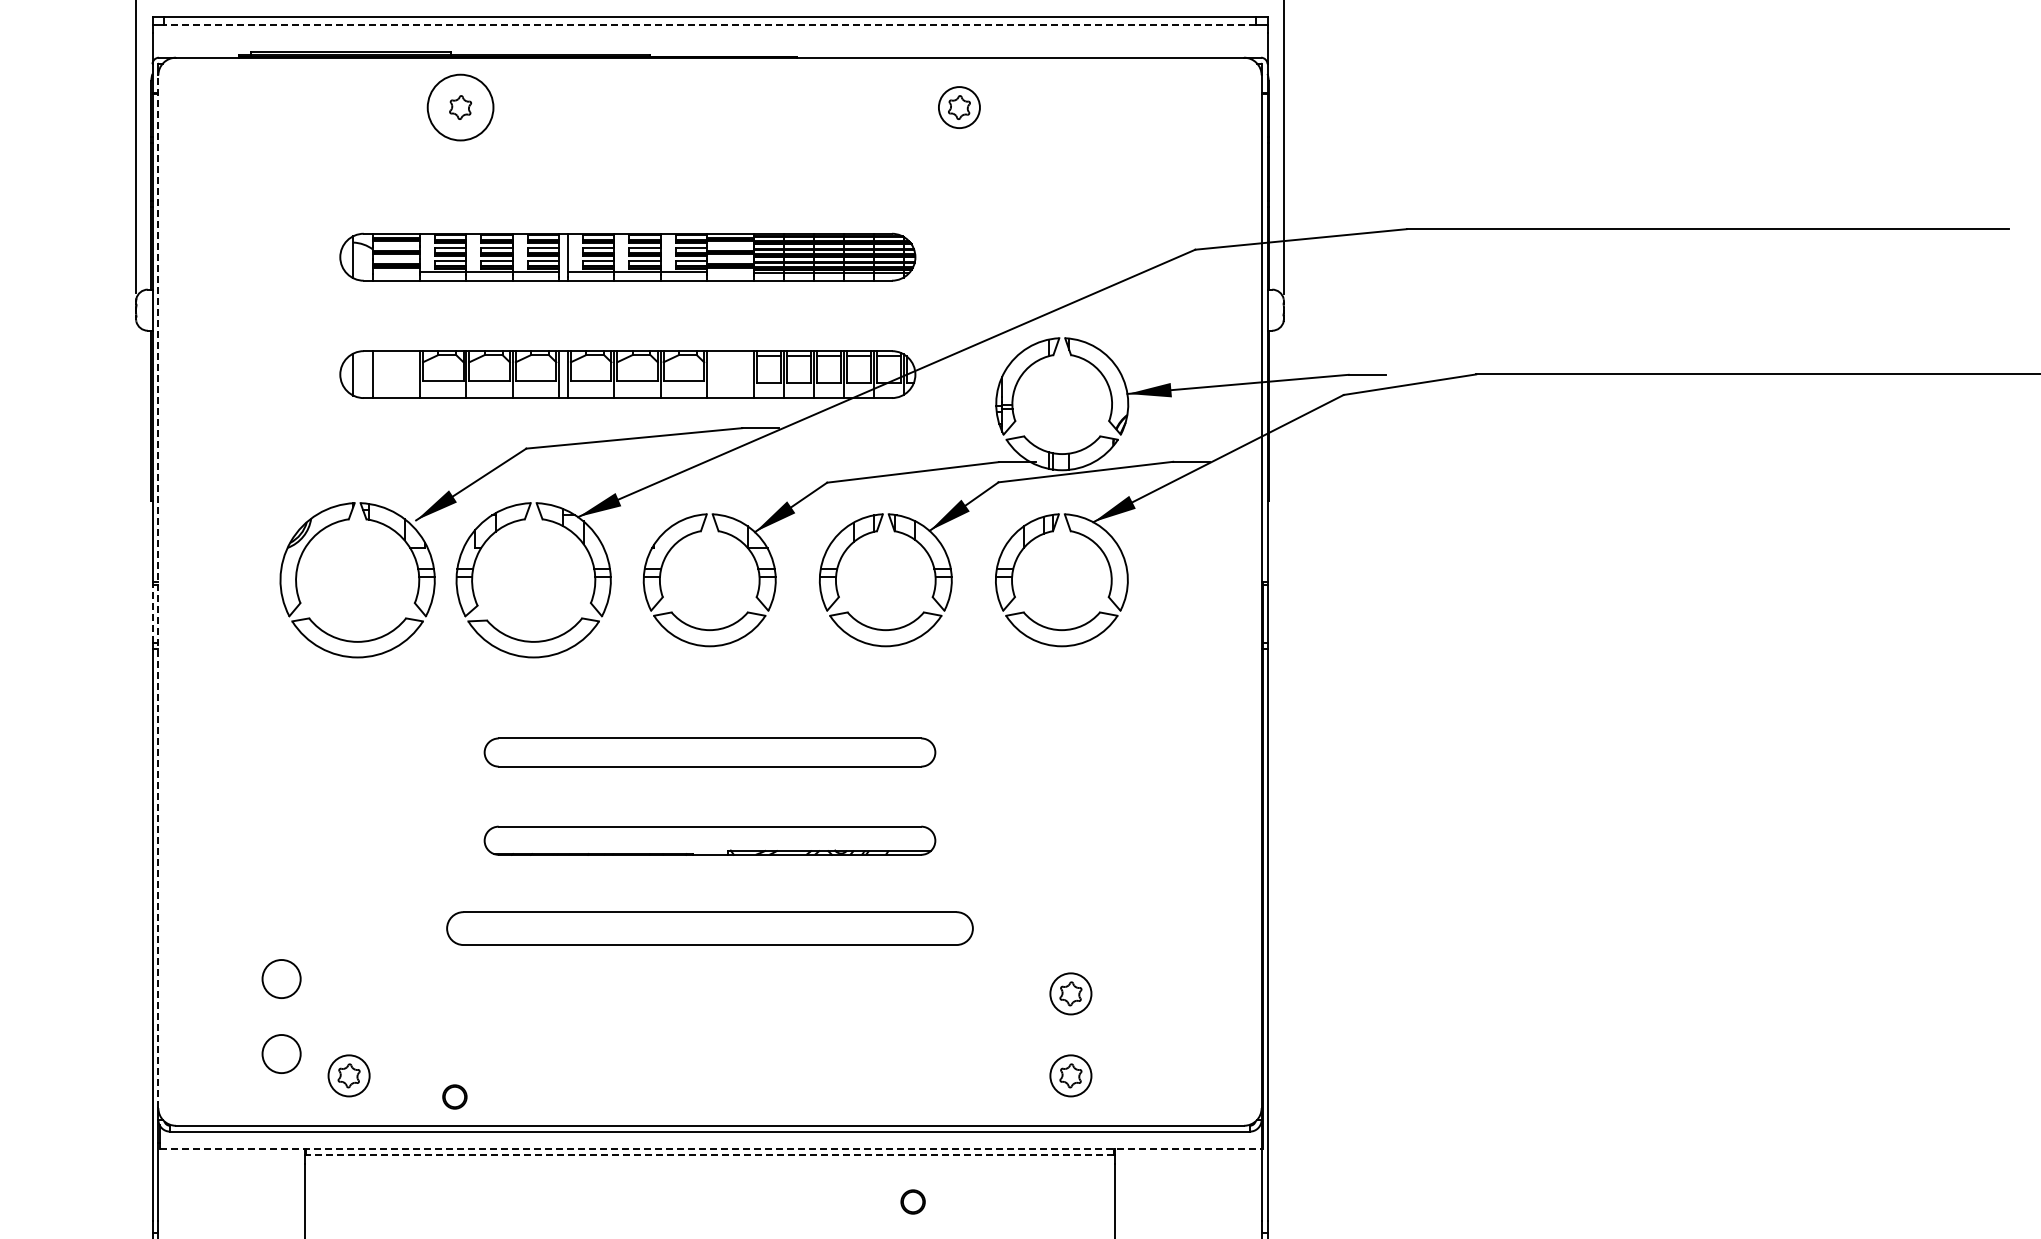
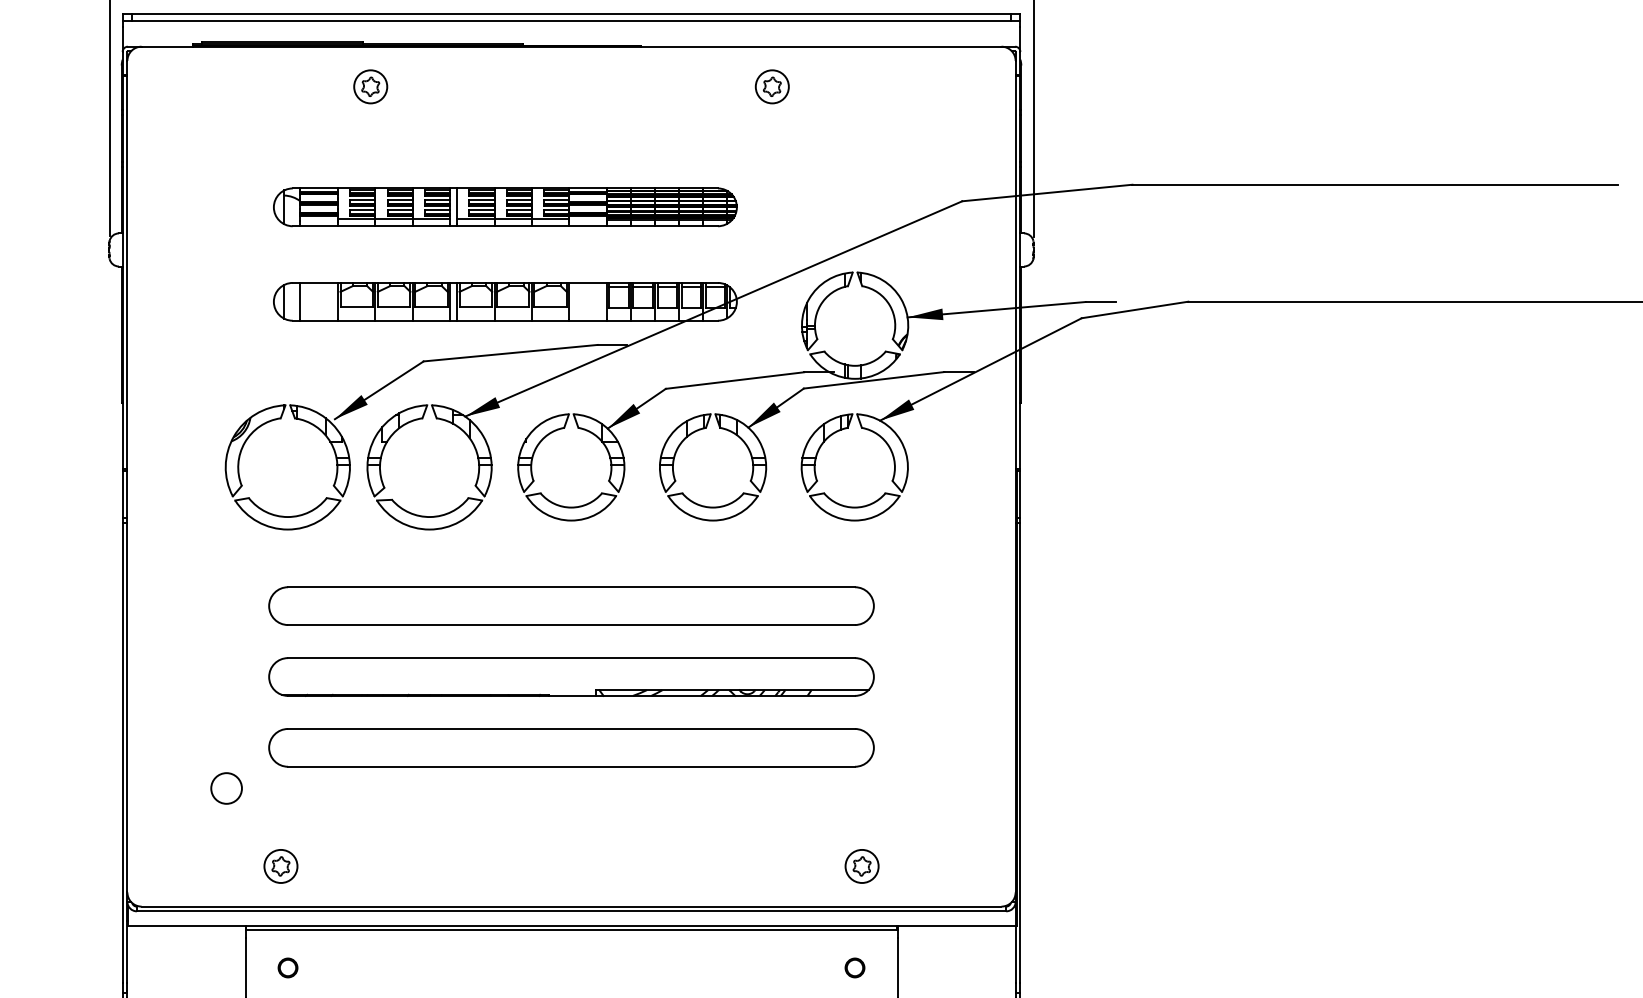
line: (710, 25) -> (571, 20), dashed -> solid
circle: (460, 107) -> (370, 86), size x0.62
line: (158, 591) -> (127, 476), dashed -> solid
line: (152, 613) -> (122, 494), dashed -> solid
part: (709, 752) -> (571, 606), size x1.67
part: (709, 840) -> (571, 676), size x1.67
part: (709, 928) -> (571, 747), size x1.43
part: (1070, 993) -> (861, 800), removed
circle: (281, 1053) -> (226, 848), removed
circle: (454, 1096) -> (287, 967), moved
line: (711, 1149) -> (572, 925), dashed -> solid
line: (710, 1155) -> (571, 930), dashed -> solid
circle: (912, 1201) -> (854, 967), moved

